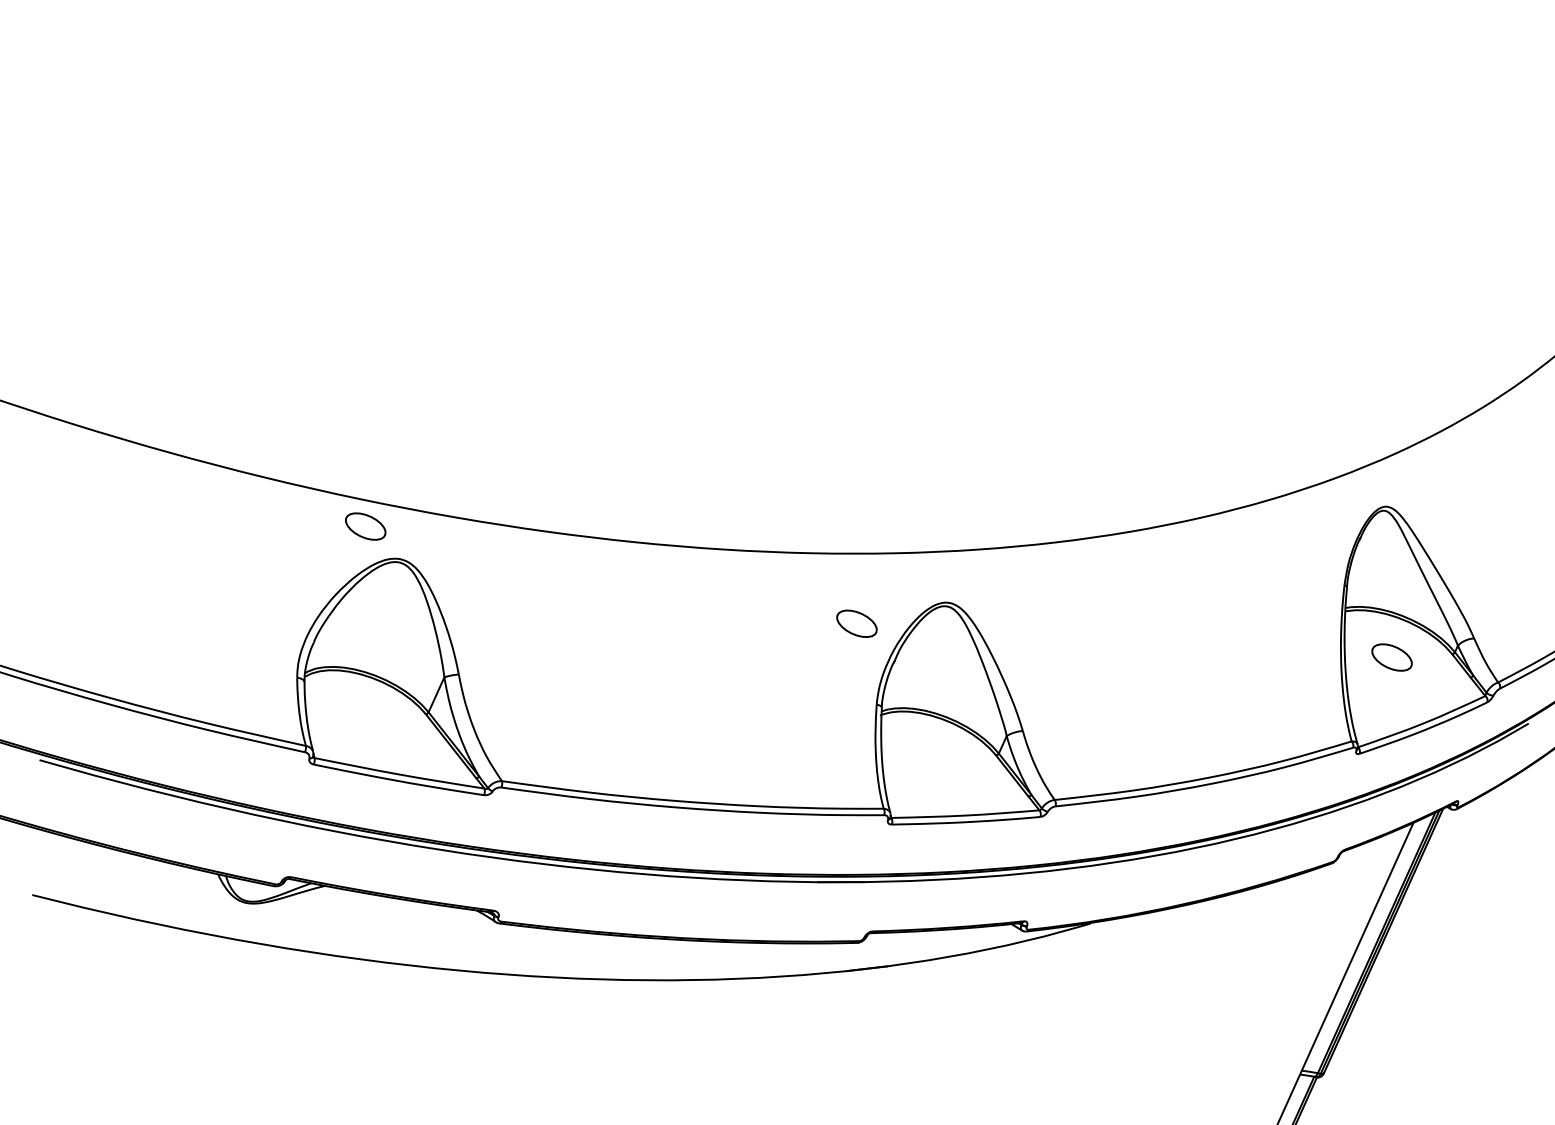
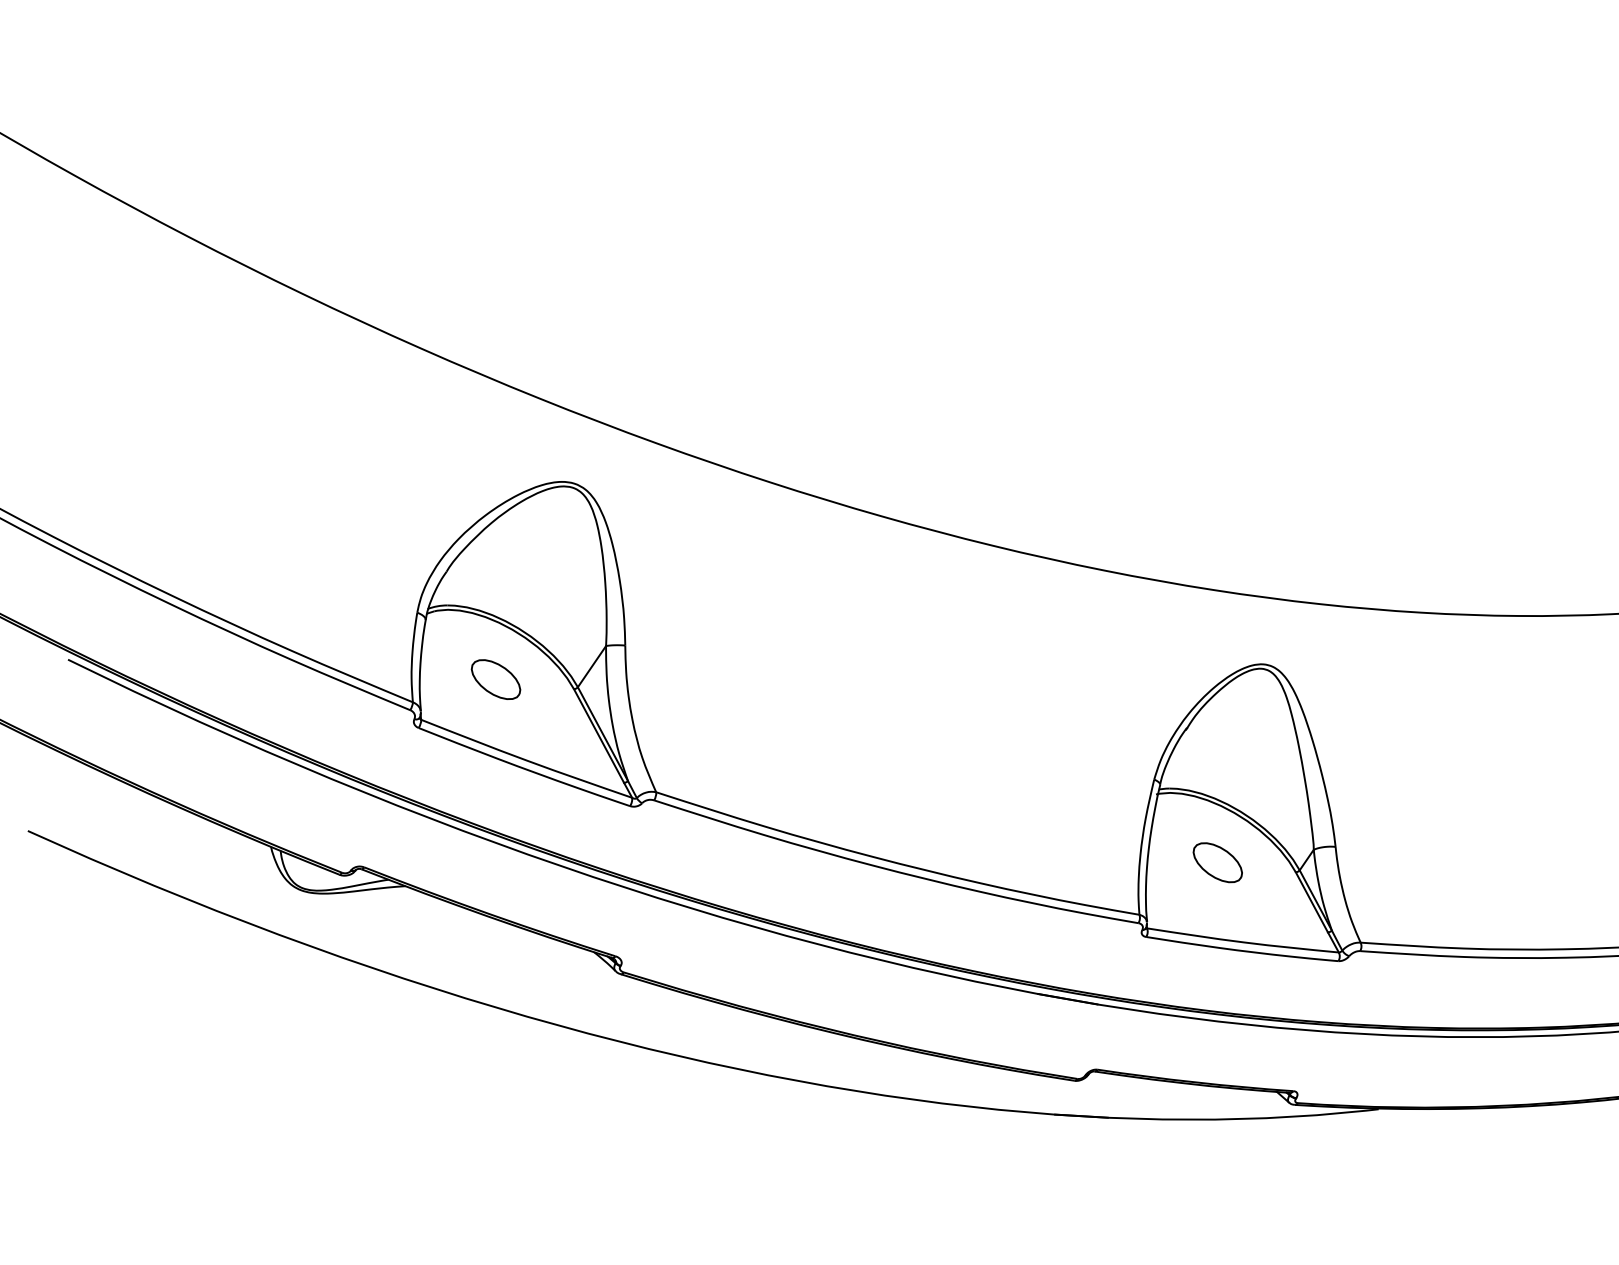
part: (365, 526) -> (495, 679), moved
part: (856, 623) -> (1217, 862), moved

